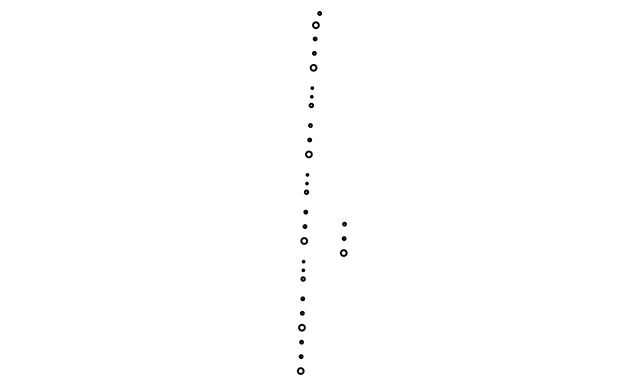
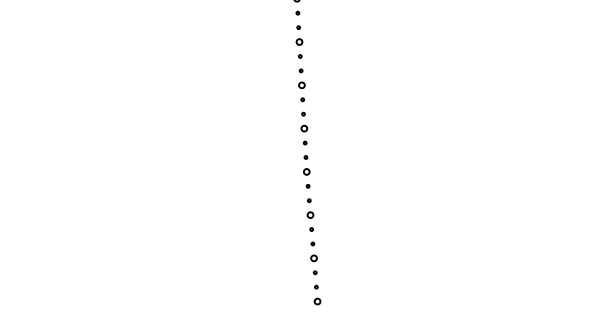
part: (311, 96) -> (298, 27), size x1.67
part: (306, 183) -> (302, 114), size x1.67
part: (343, 238) -> (345, 165), removed
part: (302, 270) -> (308, 201), size x1.67

